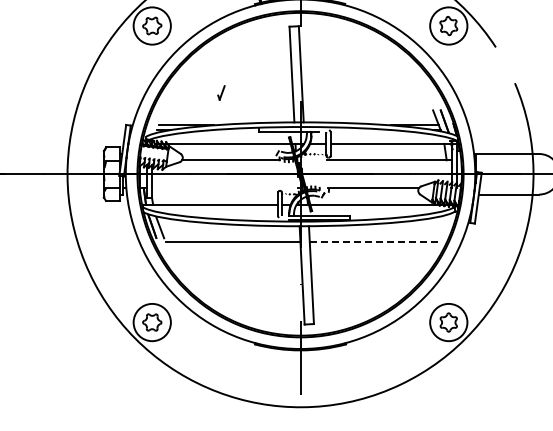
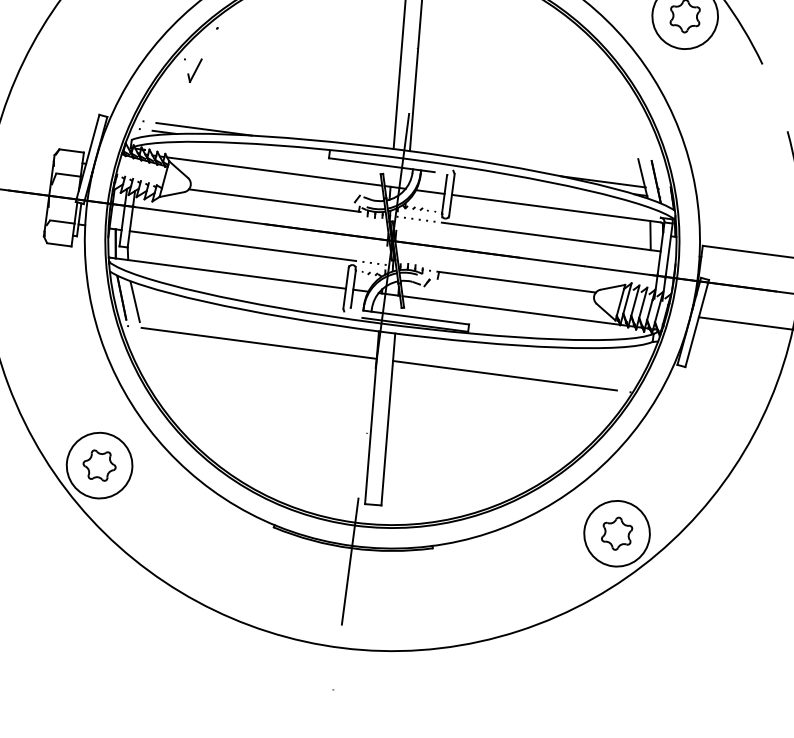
part: (221, 92) -> (194, 69), moved
line: (216, 188) -> (242, 246), added
line: (373, 241) -> (504, 375), dashed -> solid

